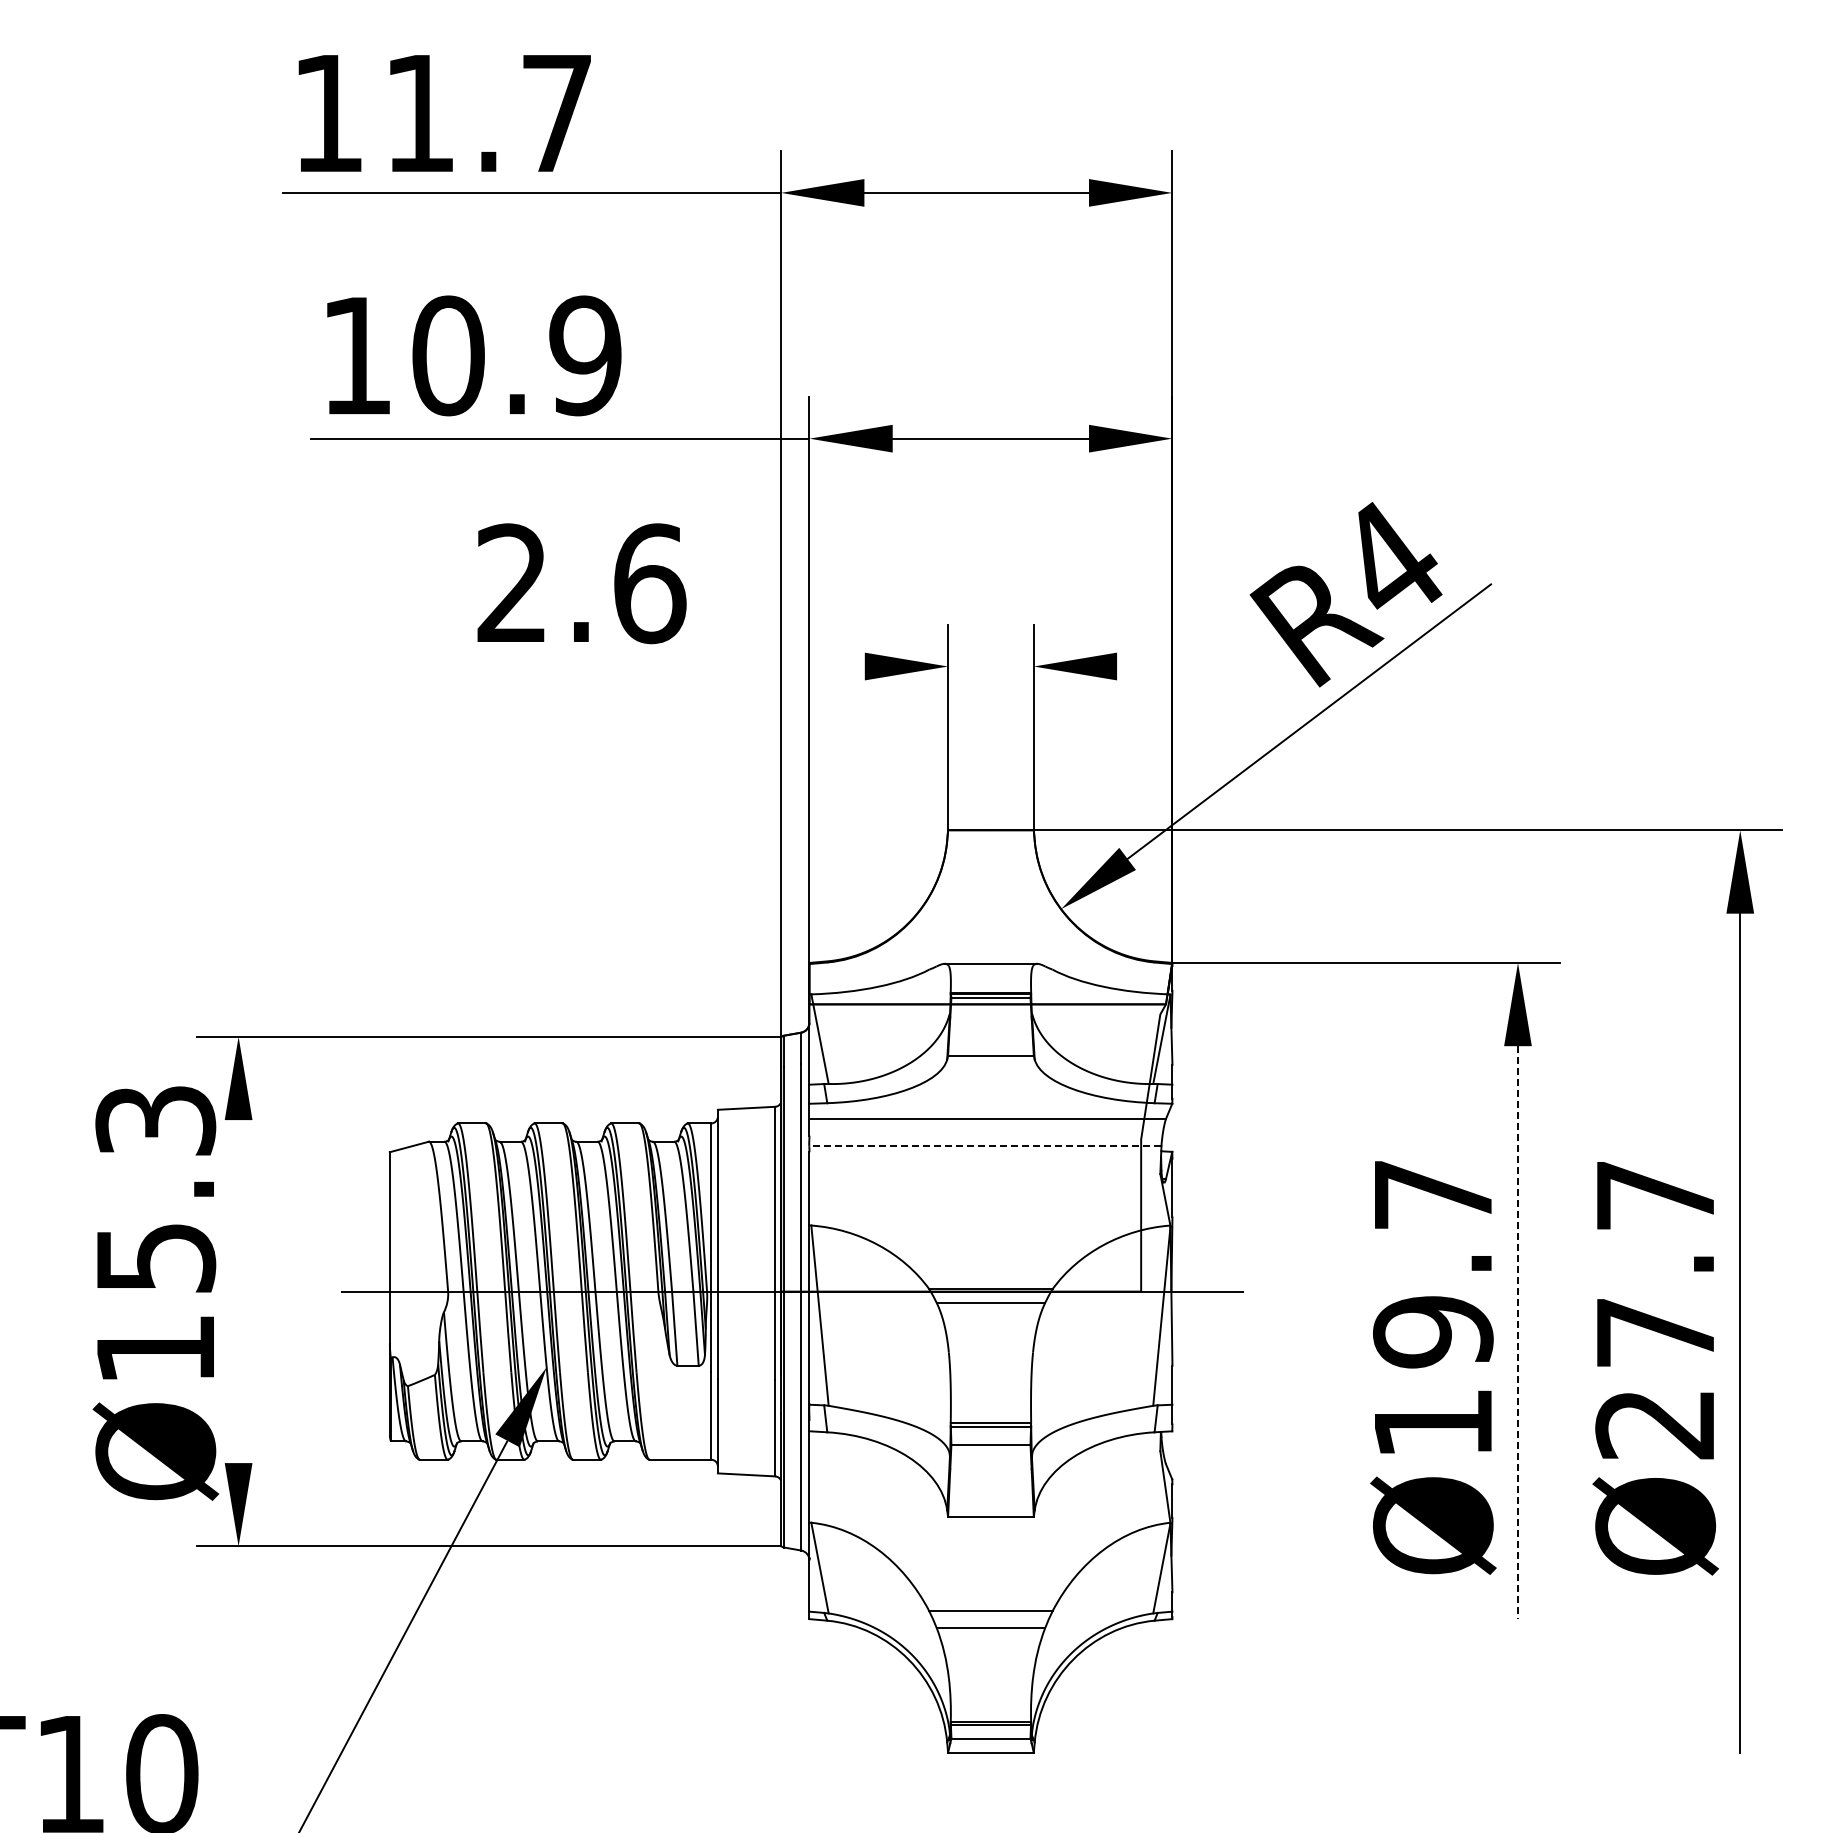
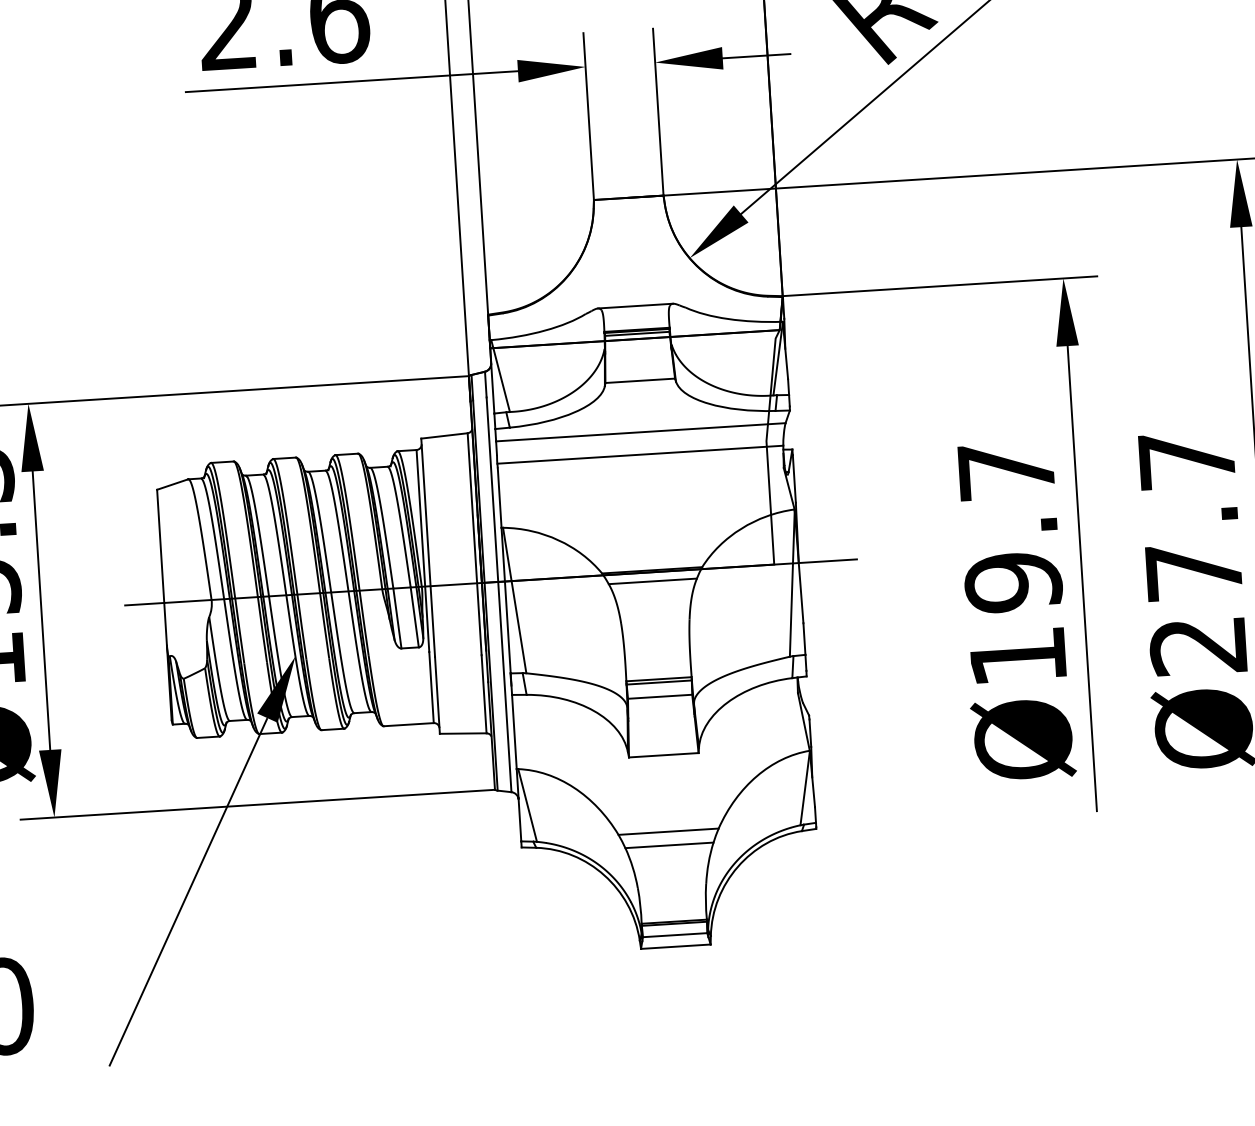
line: (659, 666) -> (351, 81), added
line: (1158, 666) -> (756, 56), added
line: (984, 1146) -> (639, 454), dashed -> solid
line: (238, 1291) -> (41, 610), added
line: (1518, 1333) -> (1082, 579), dashed -> solid

